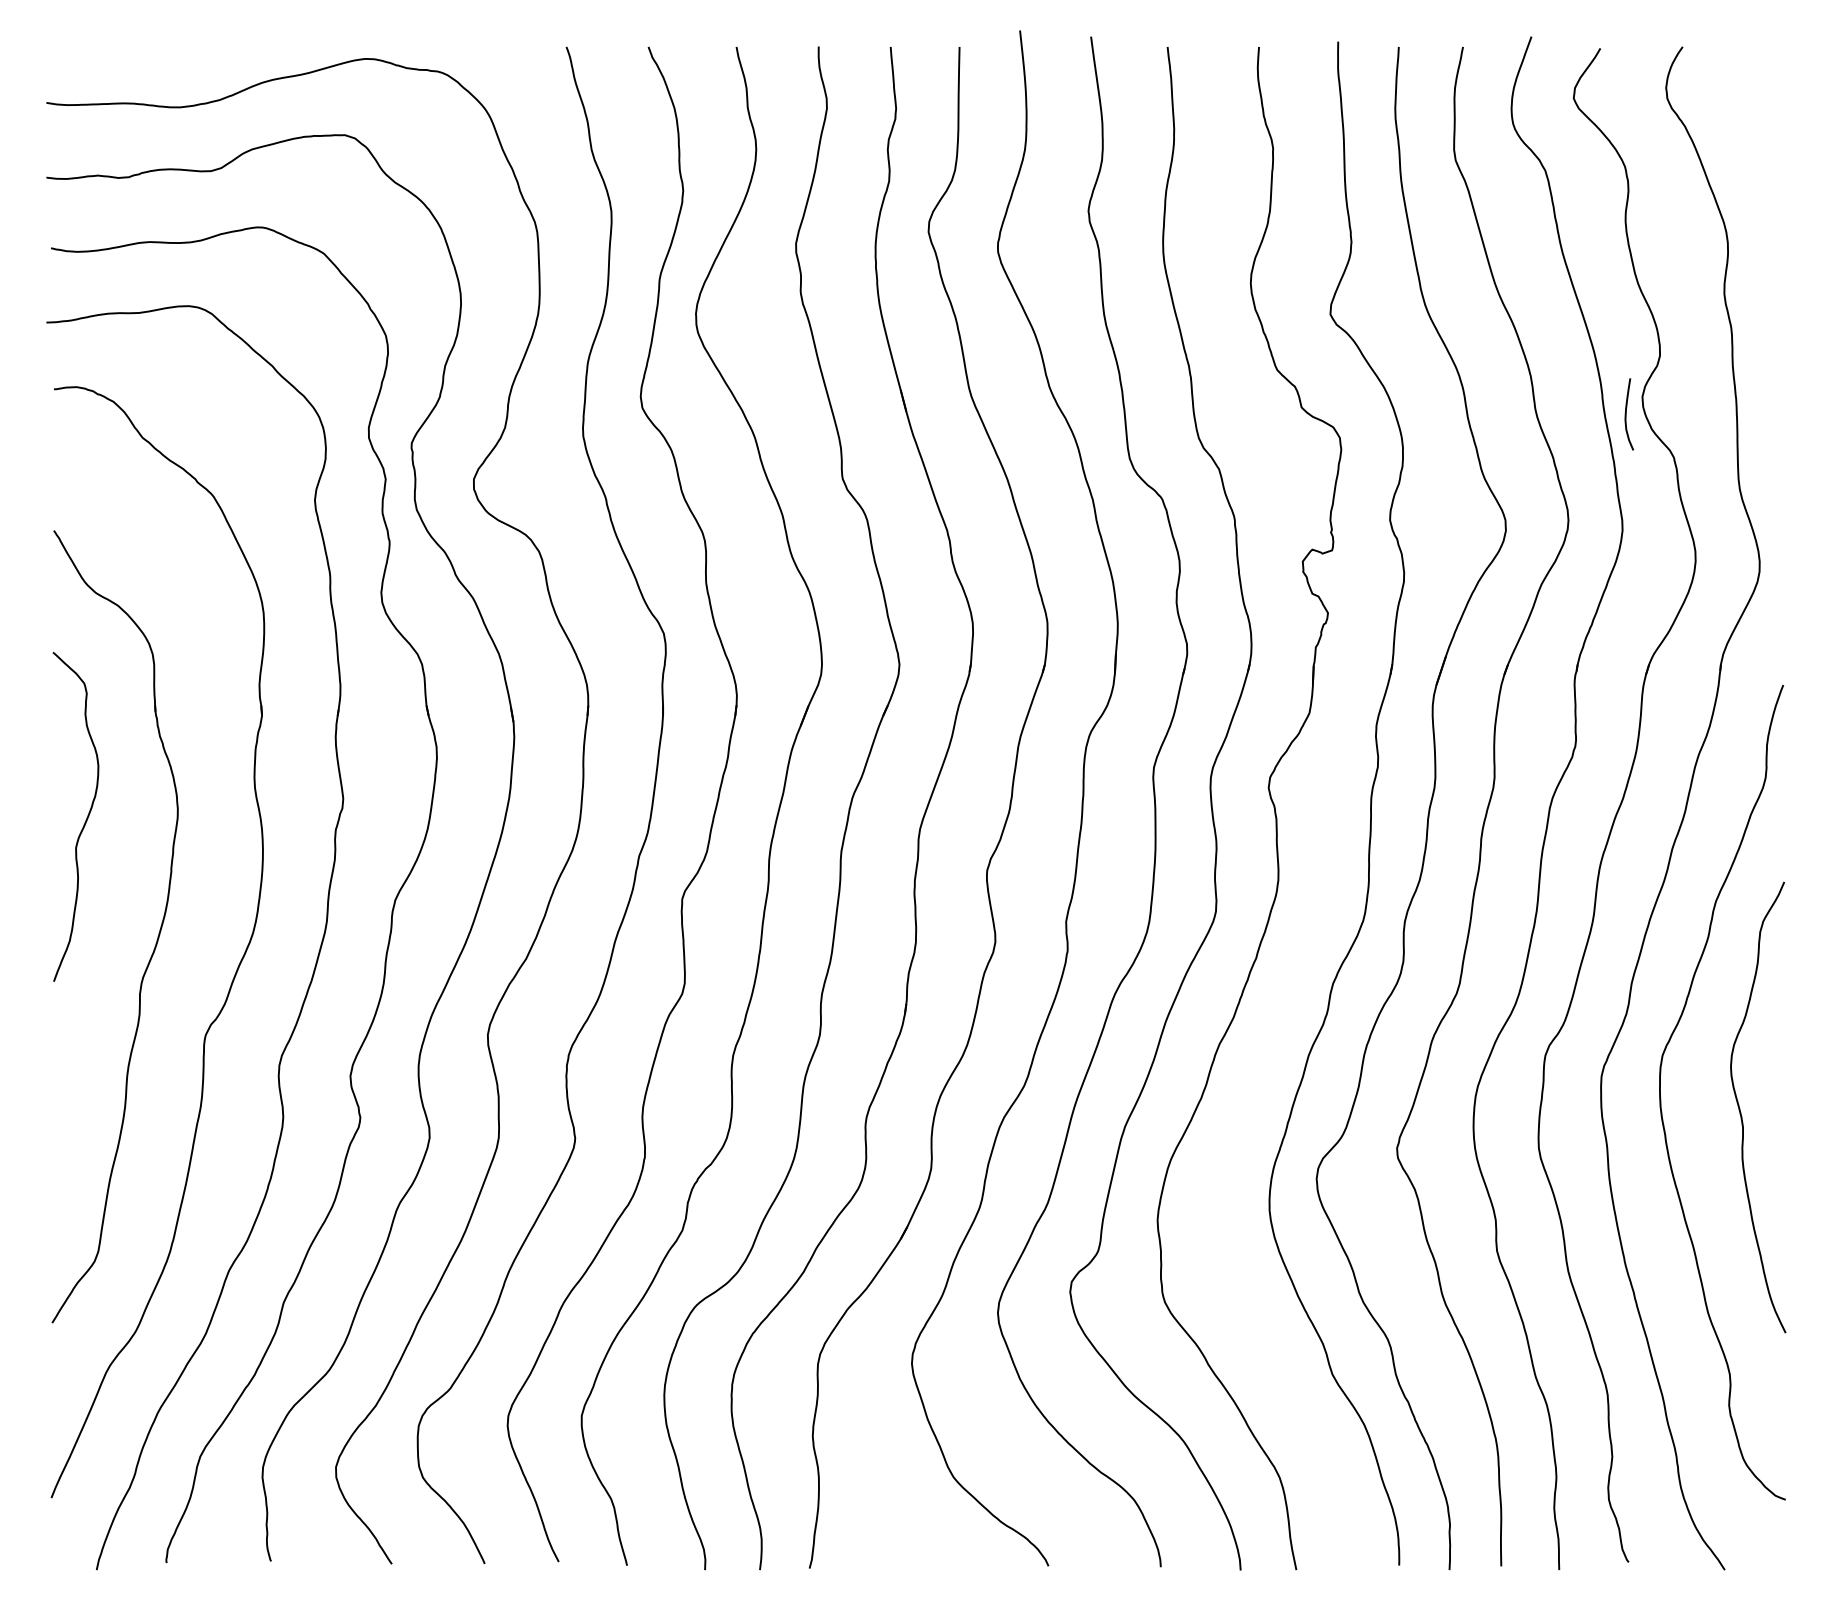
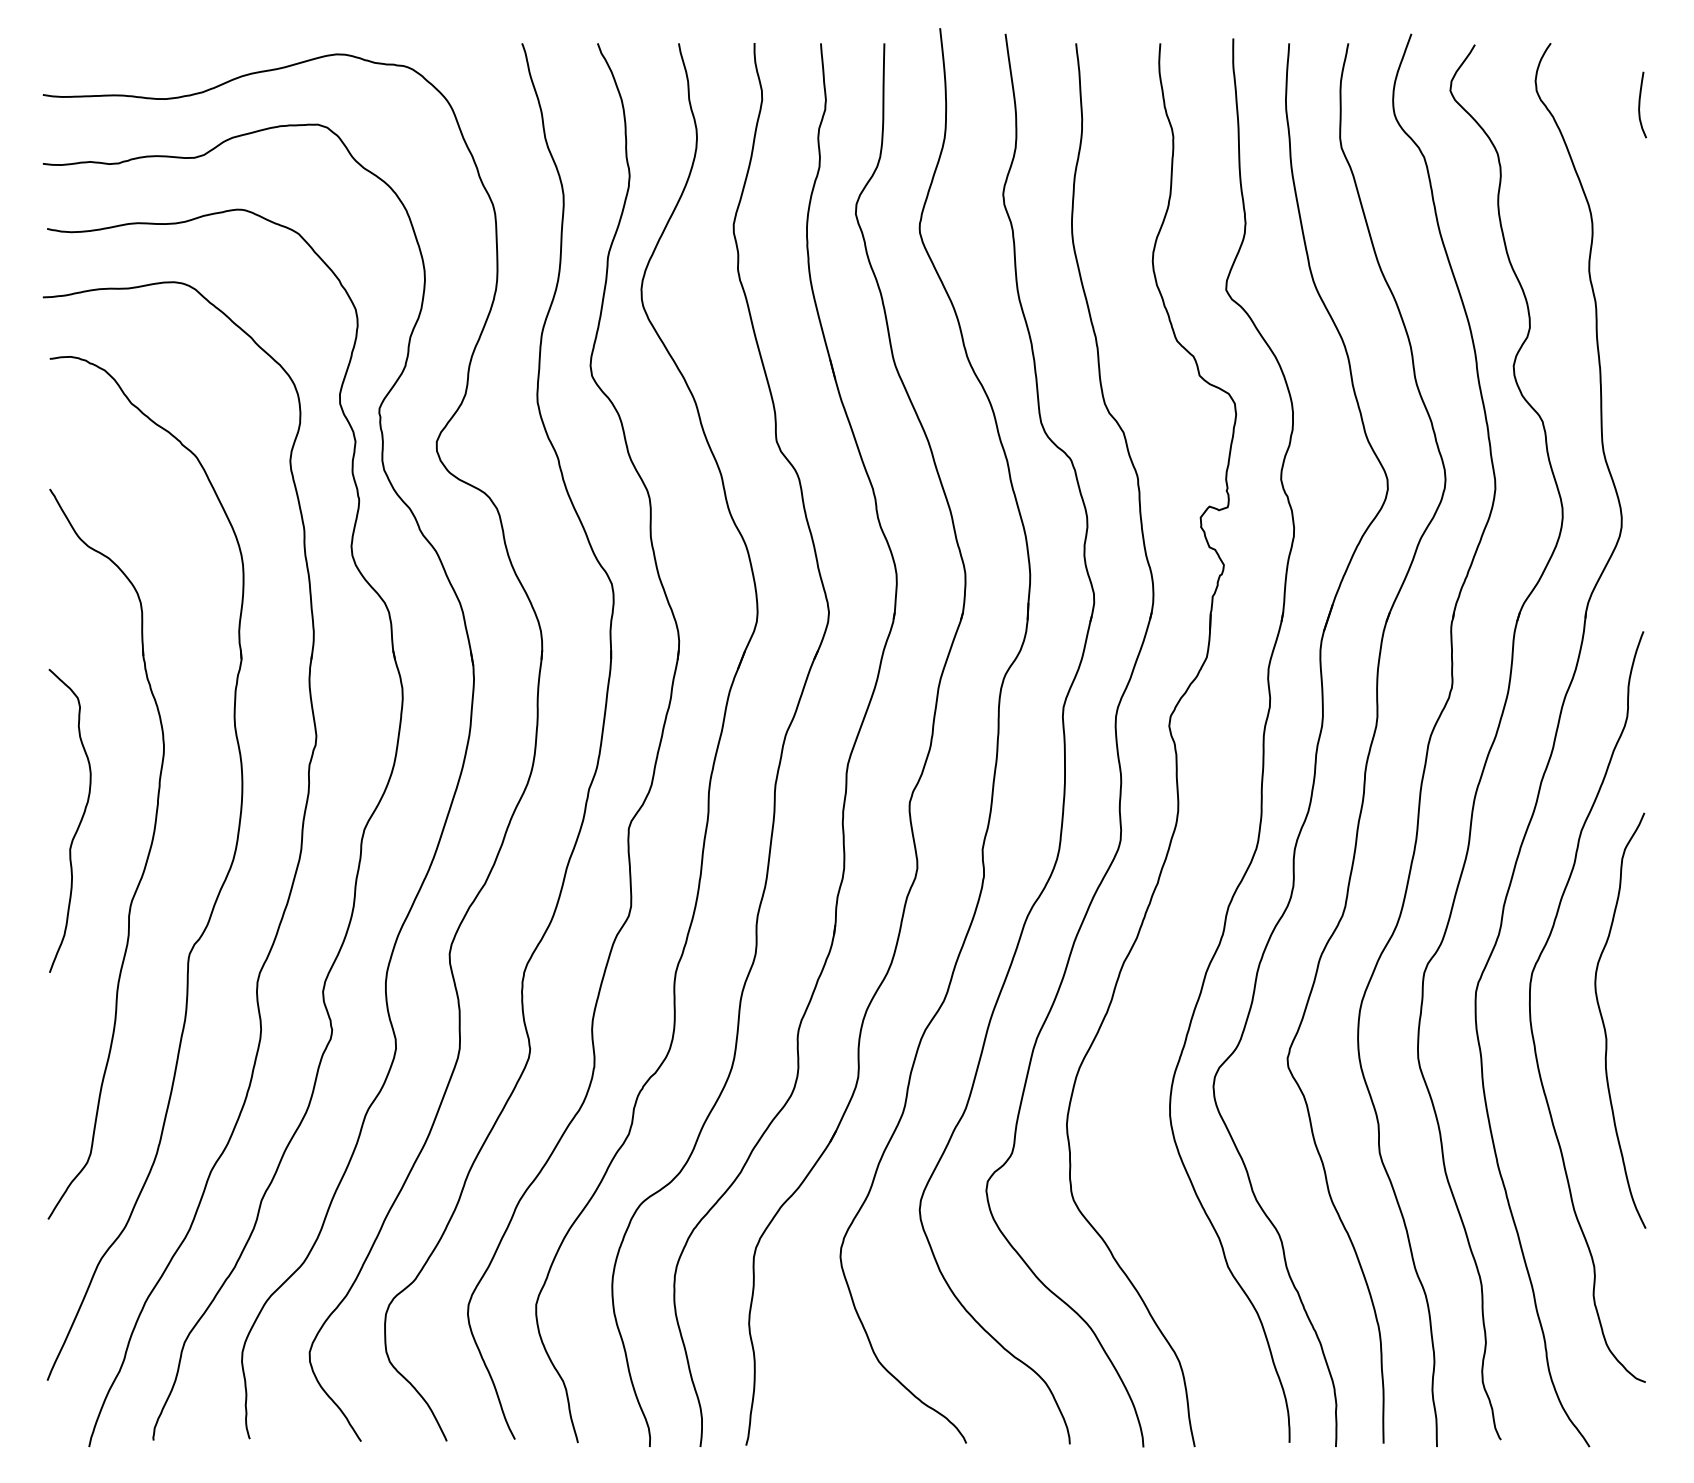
curve: (1627, 413) -> (1640, 104), moved
curve: (85, 820) -> (78, 824), moved

